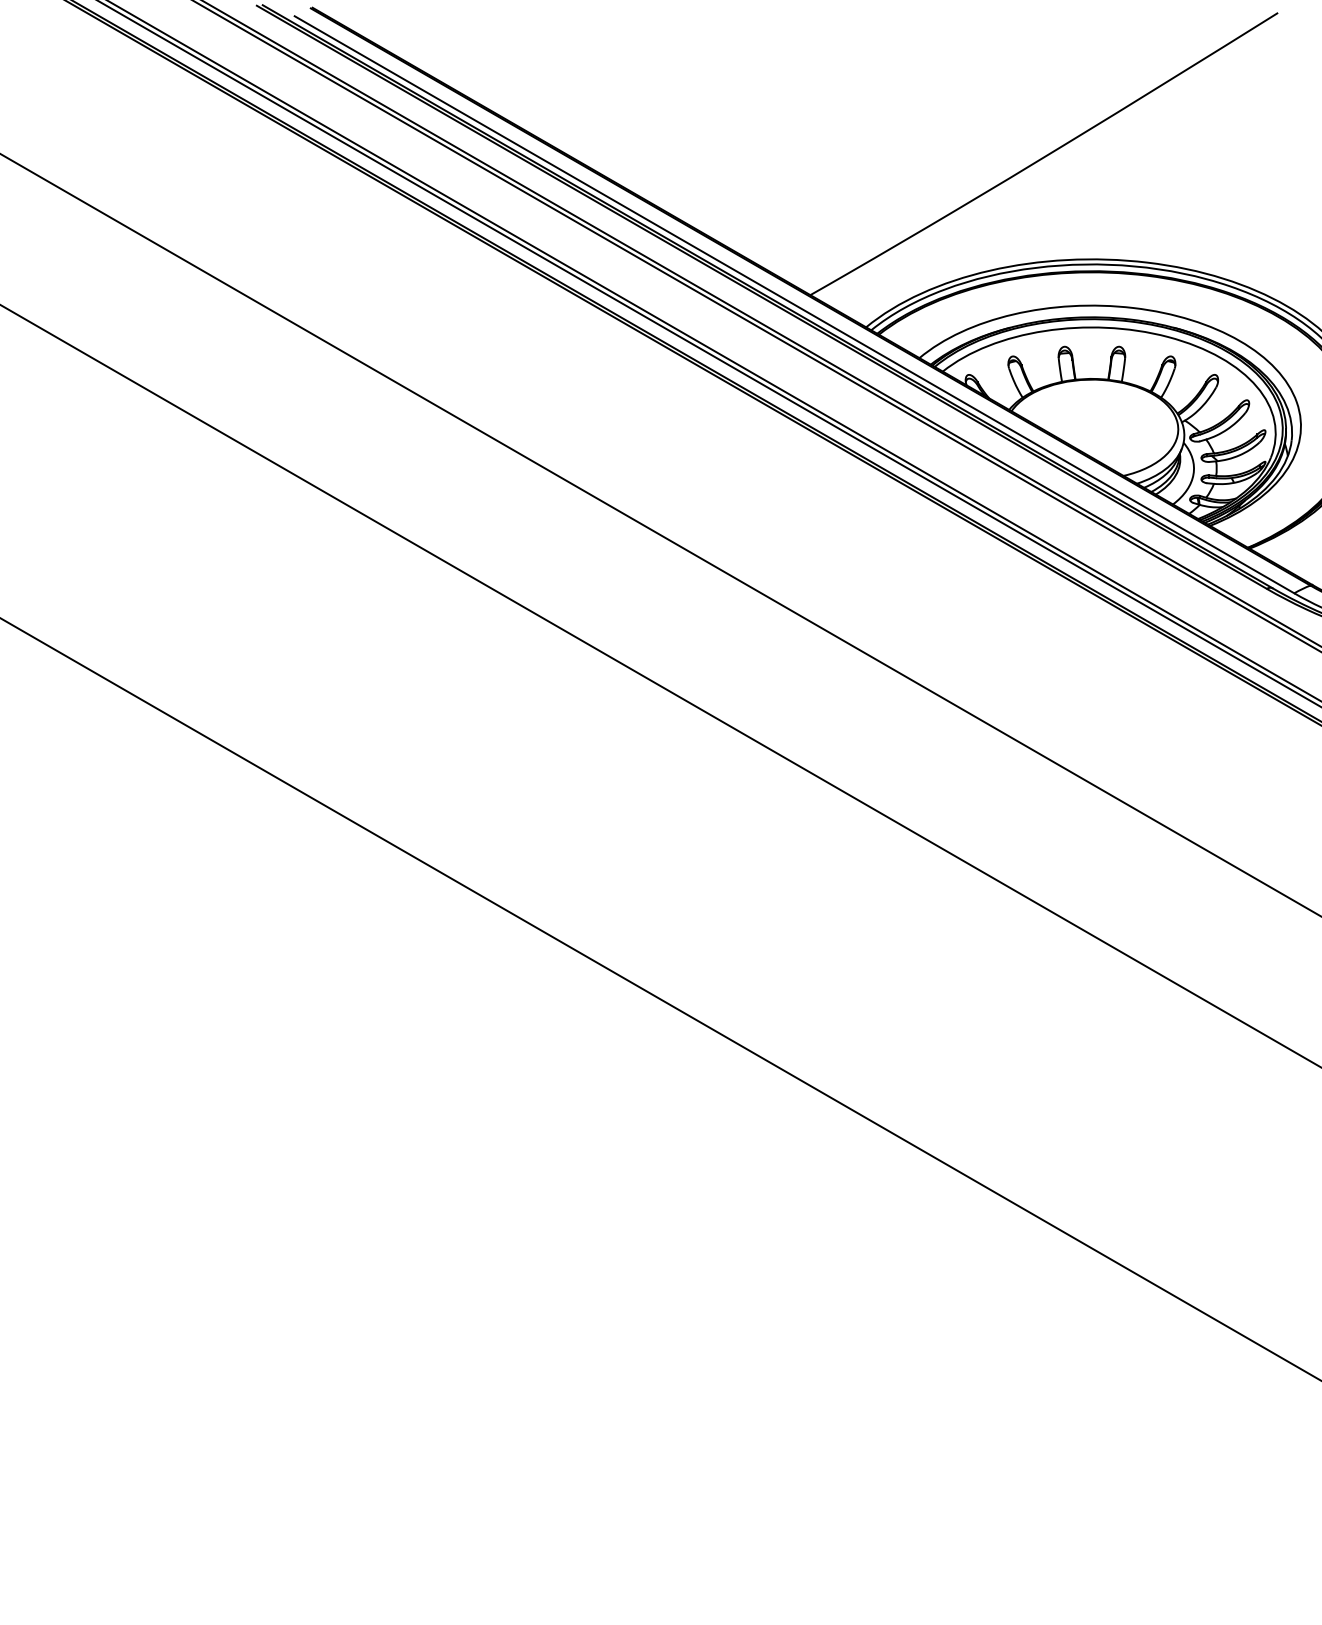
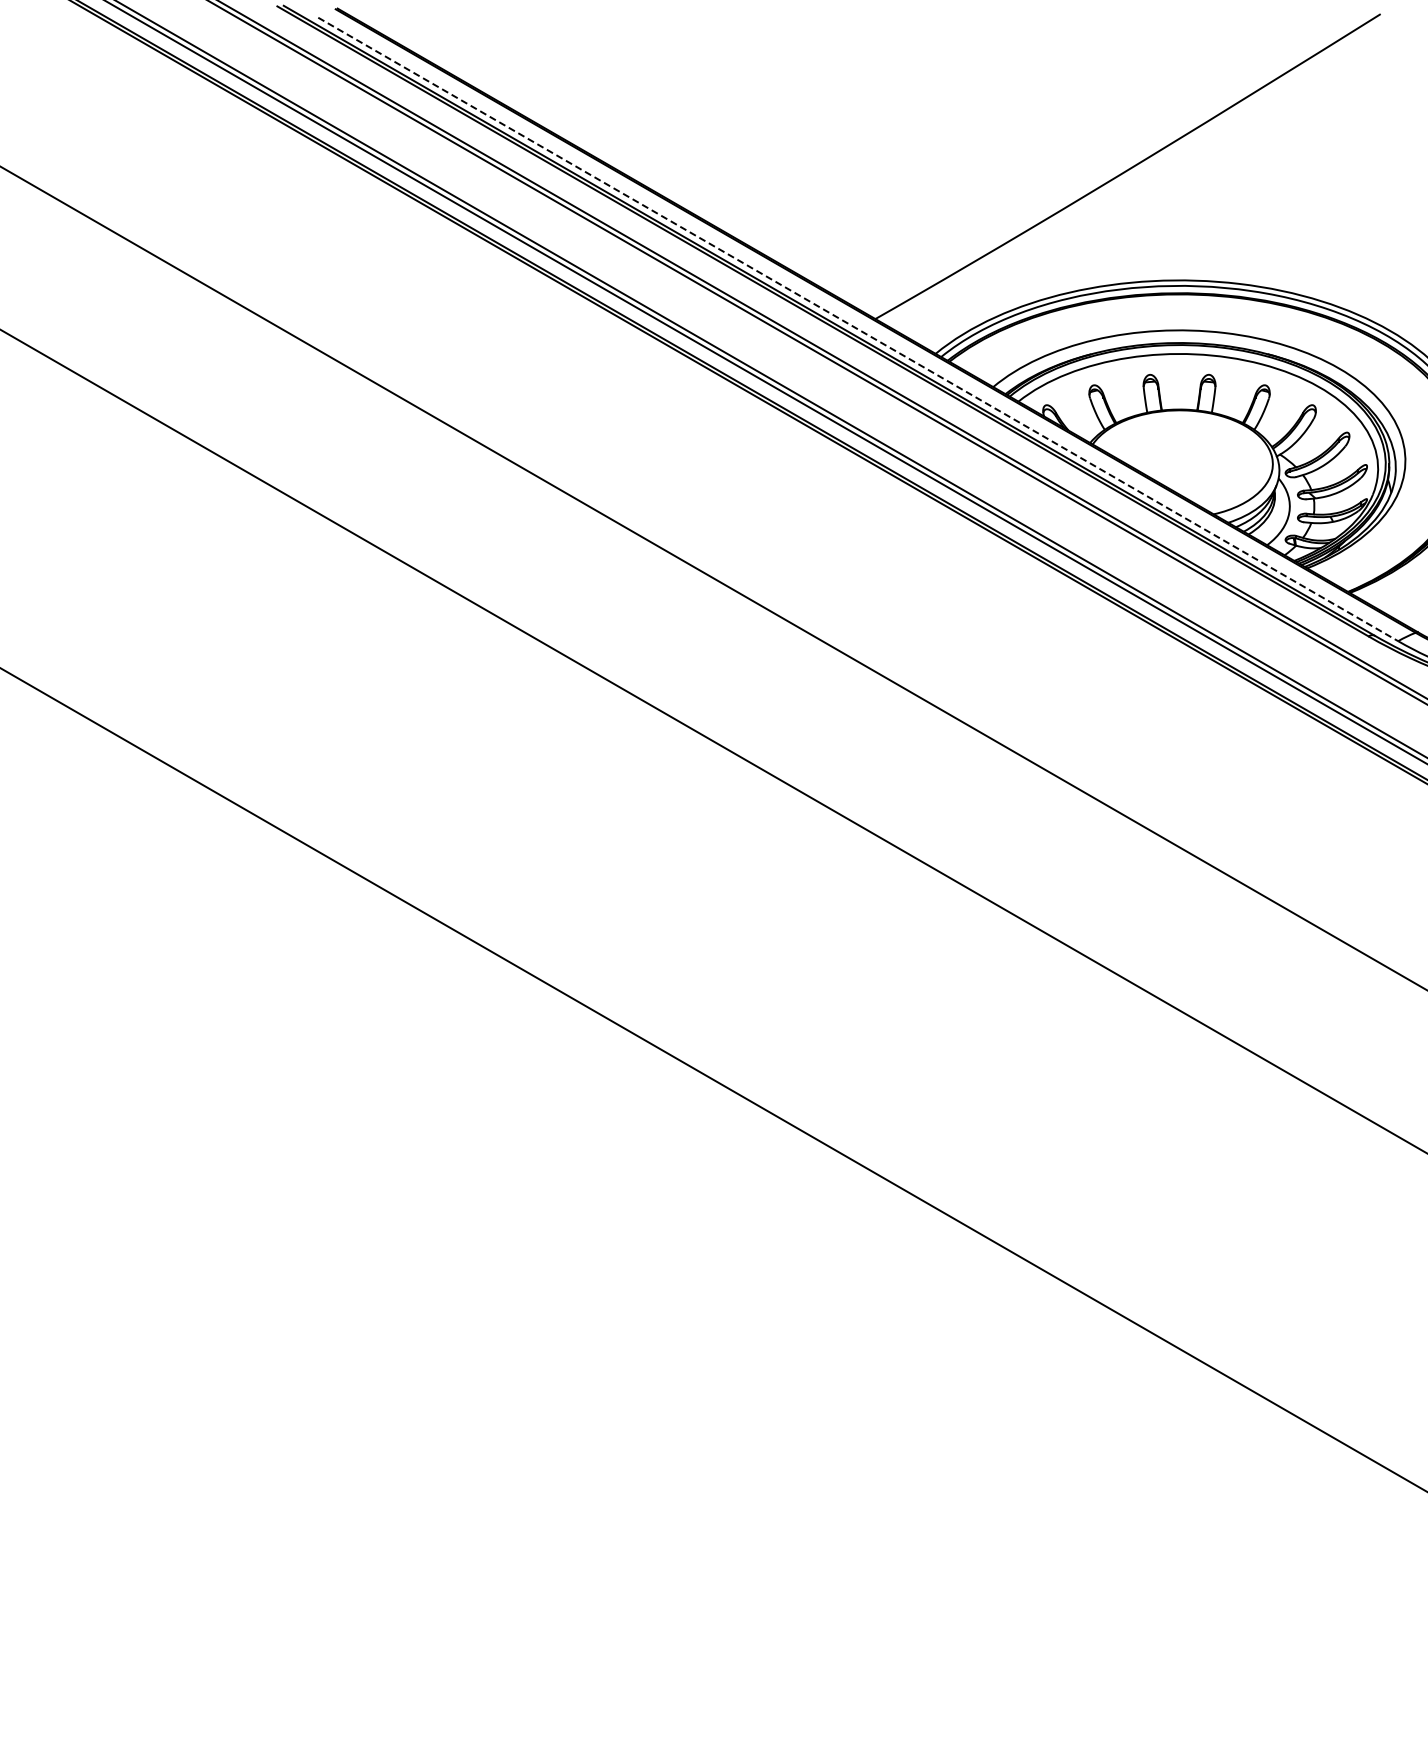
line: (794, 304) -> (858, 329), solid -> dashed

